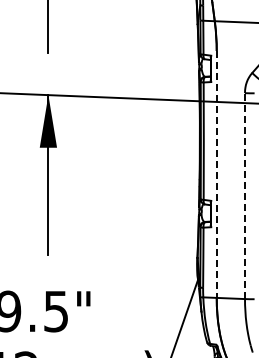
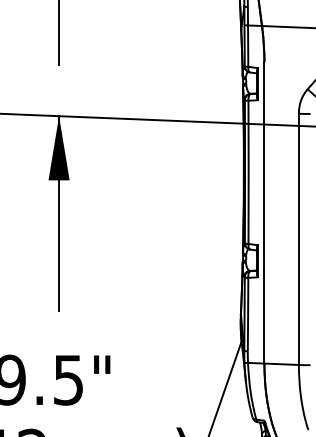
line: (216, 174) -> (264, 213), dashed -> solid
line: (245, 196) -> (299, 239), dashed -> solid

